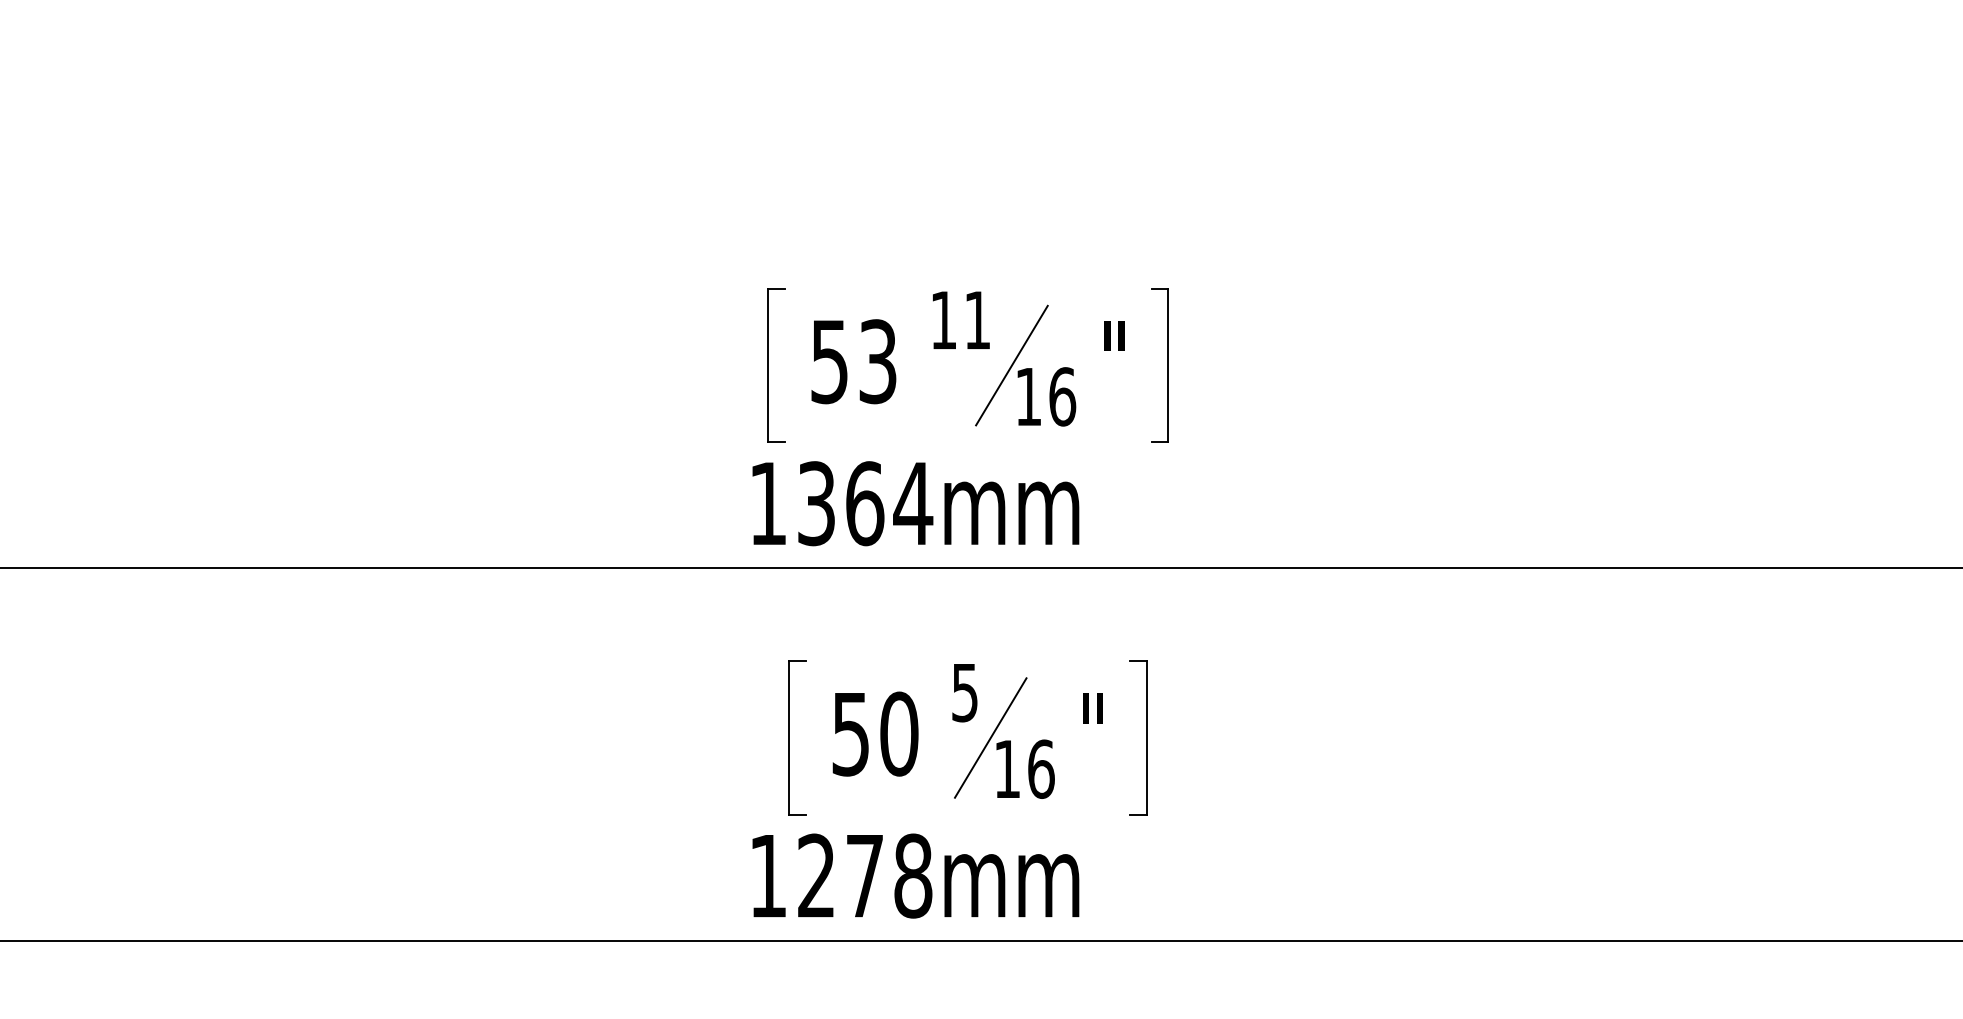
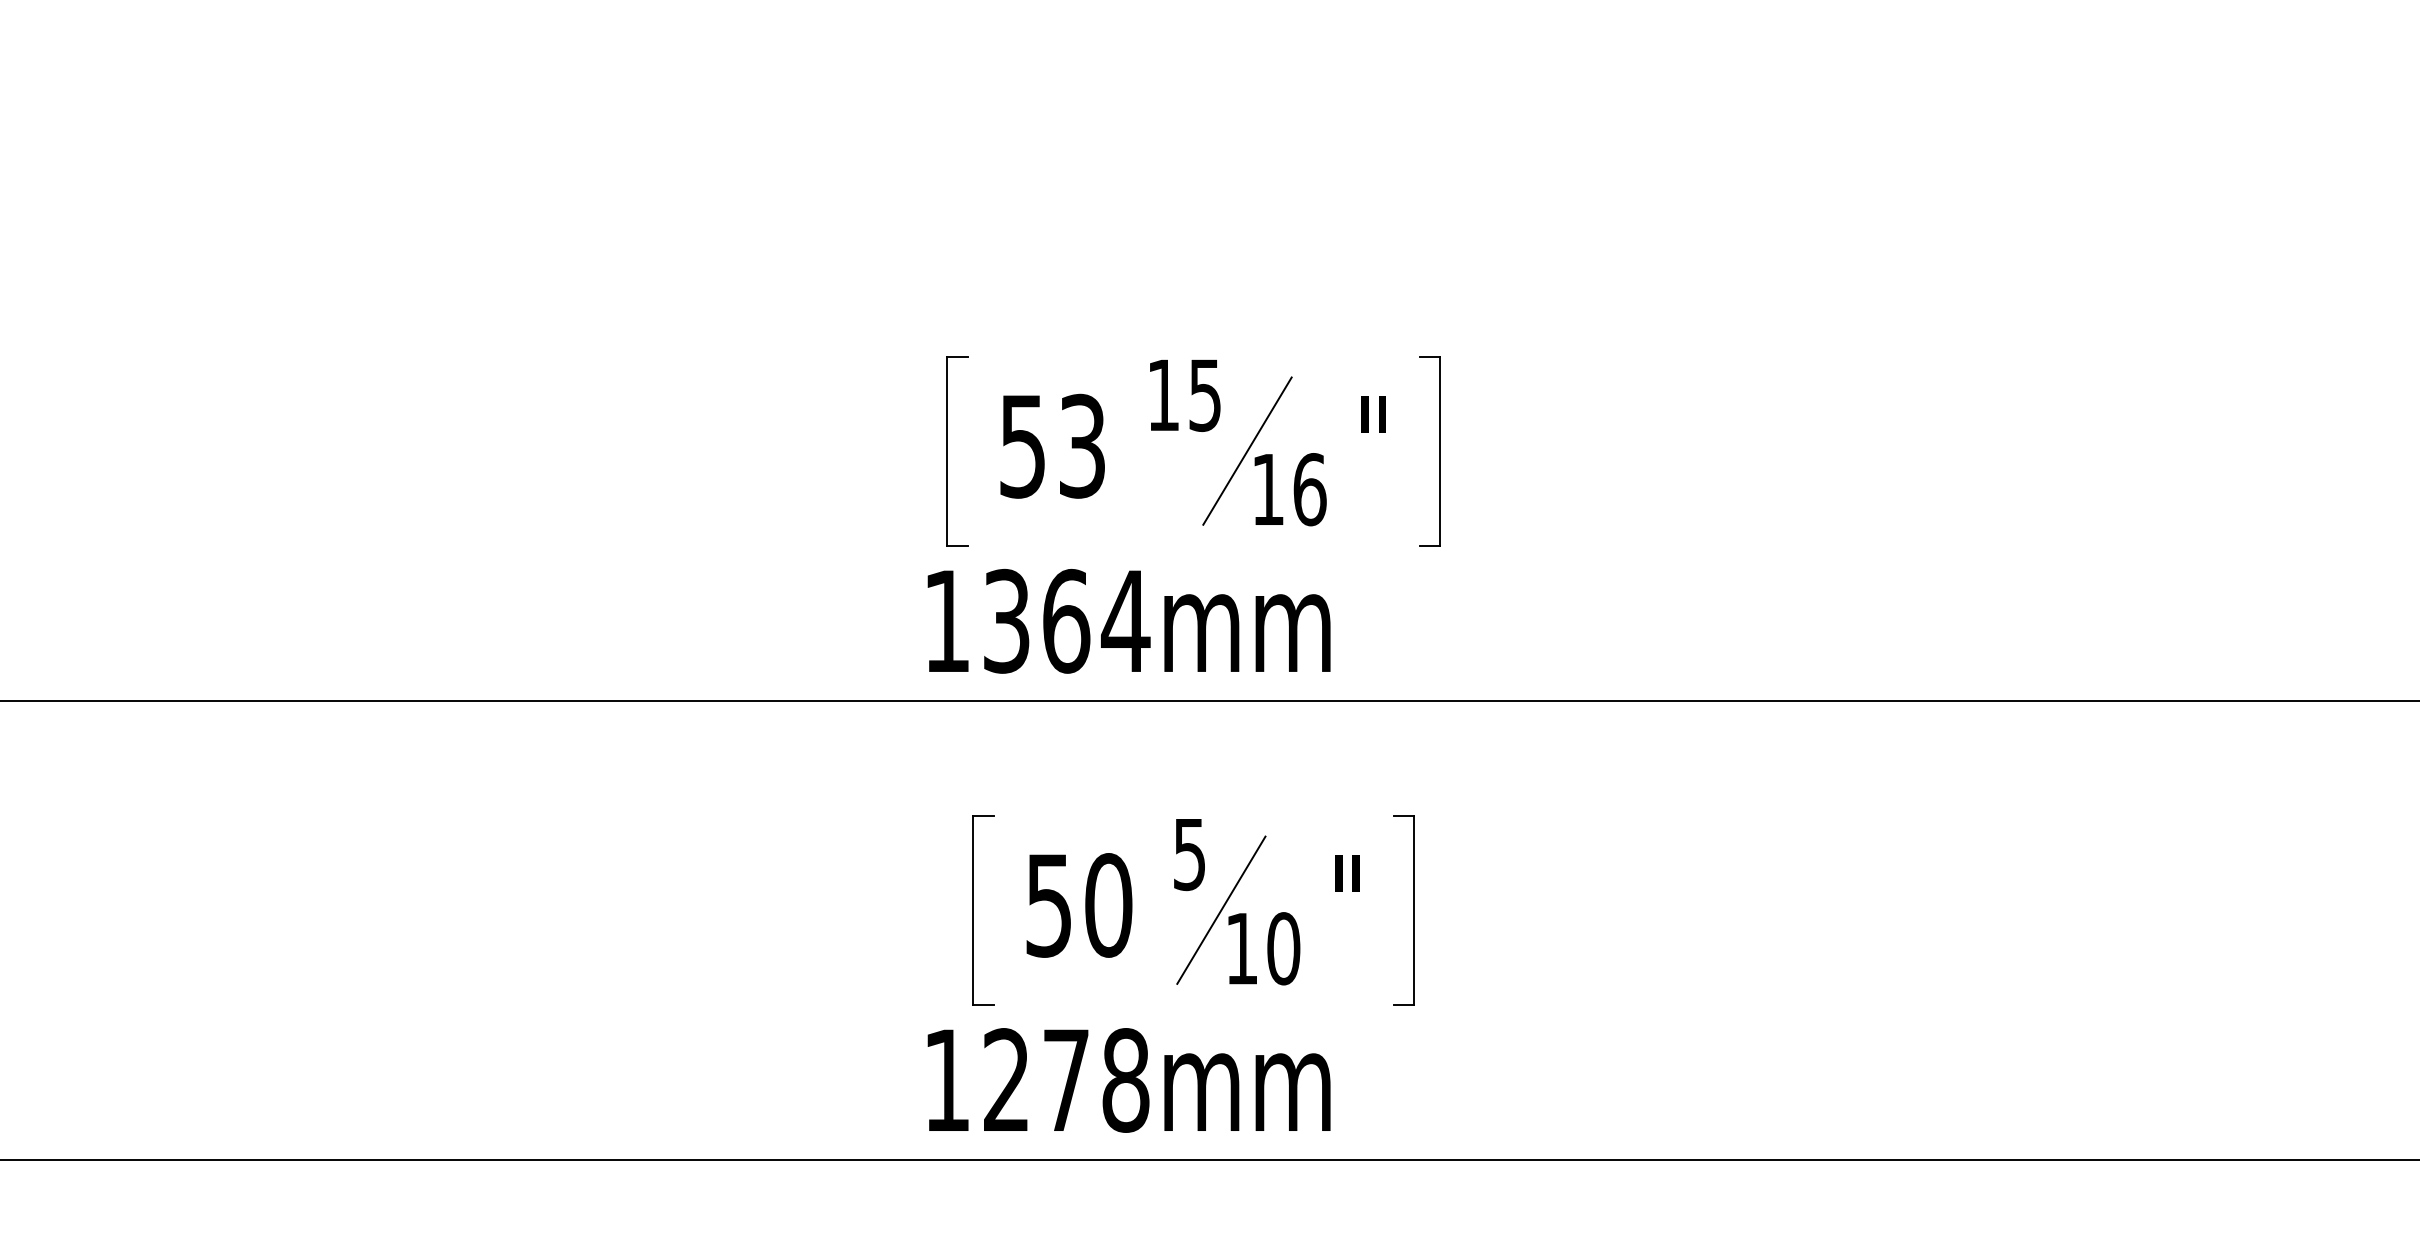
text: (977, 320) -> (1204, 395), 11 -> 15
text: (1041, 769) -> (1283, 948), 16 -> 10

